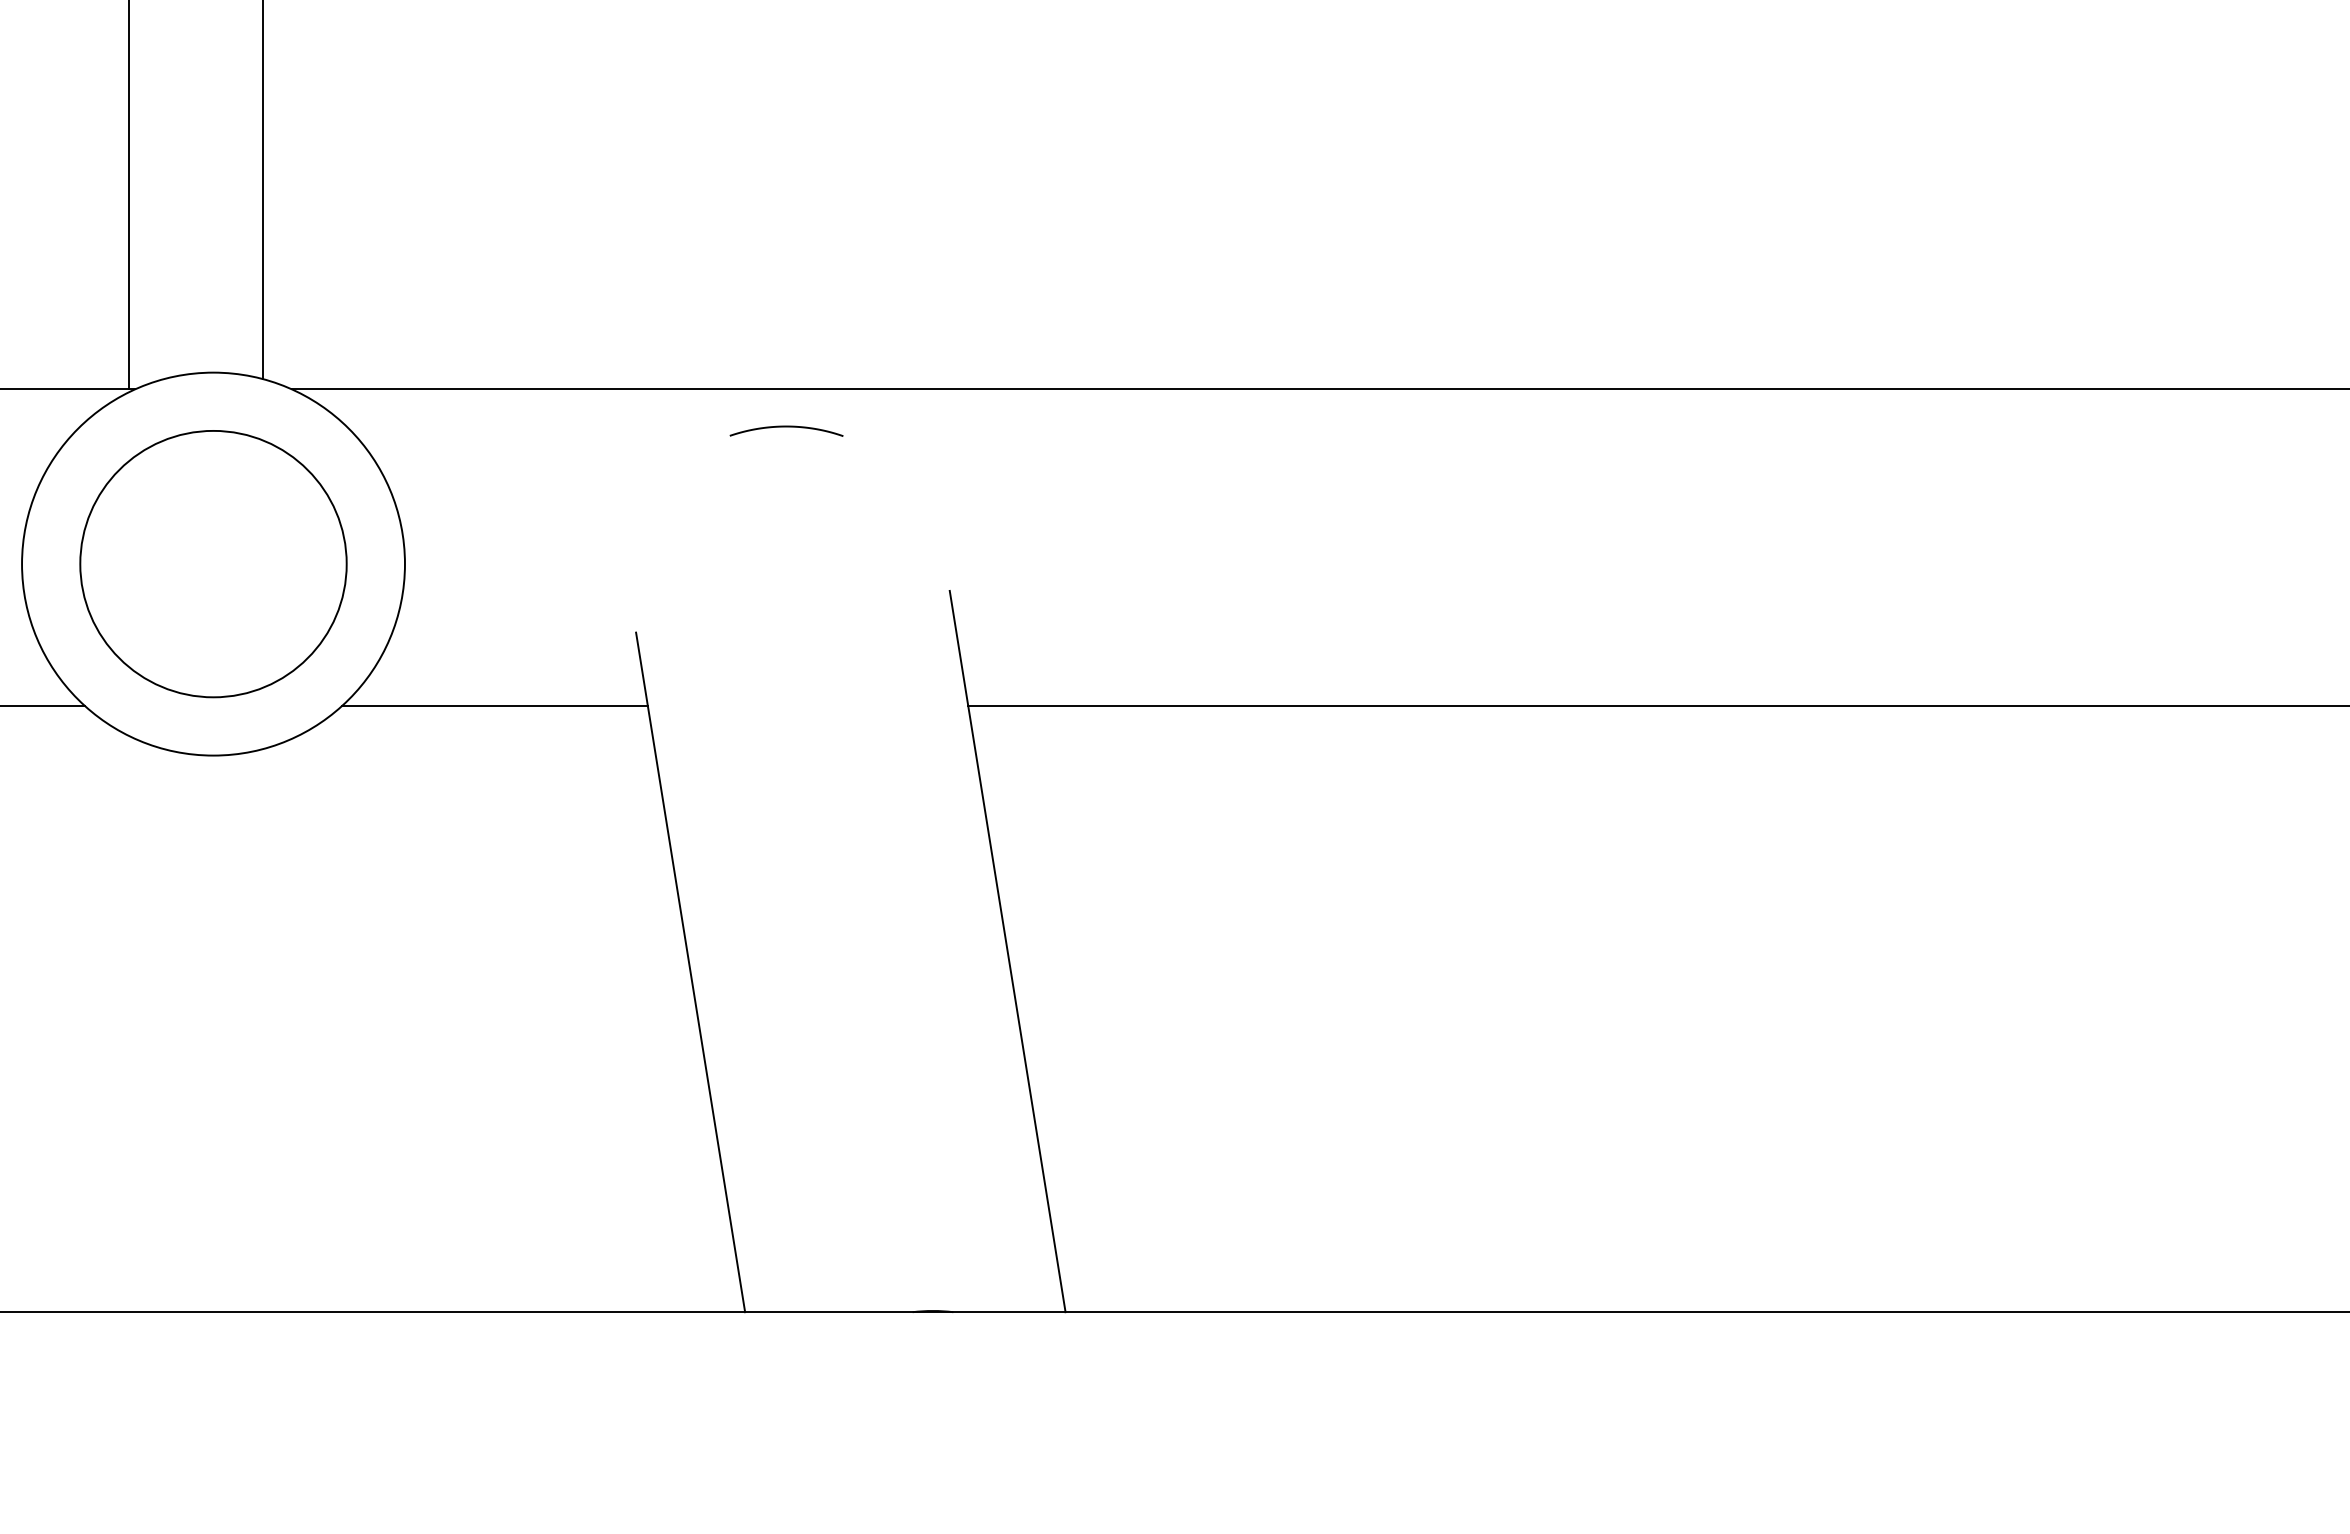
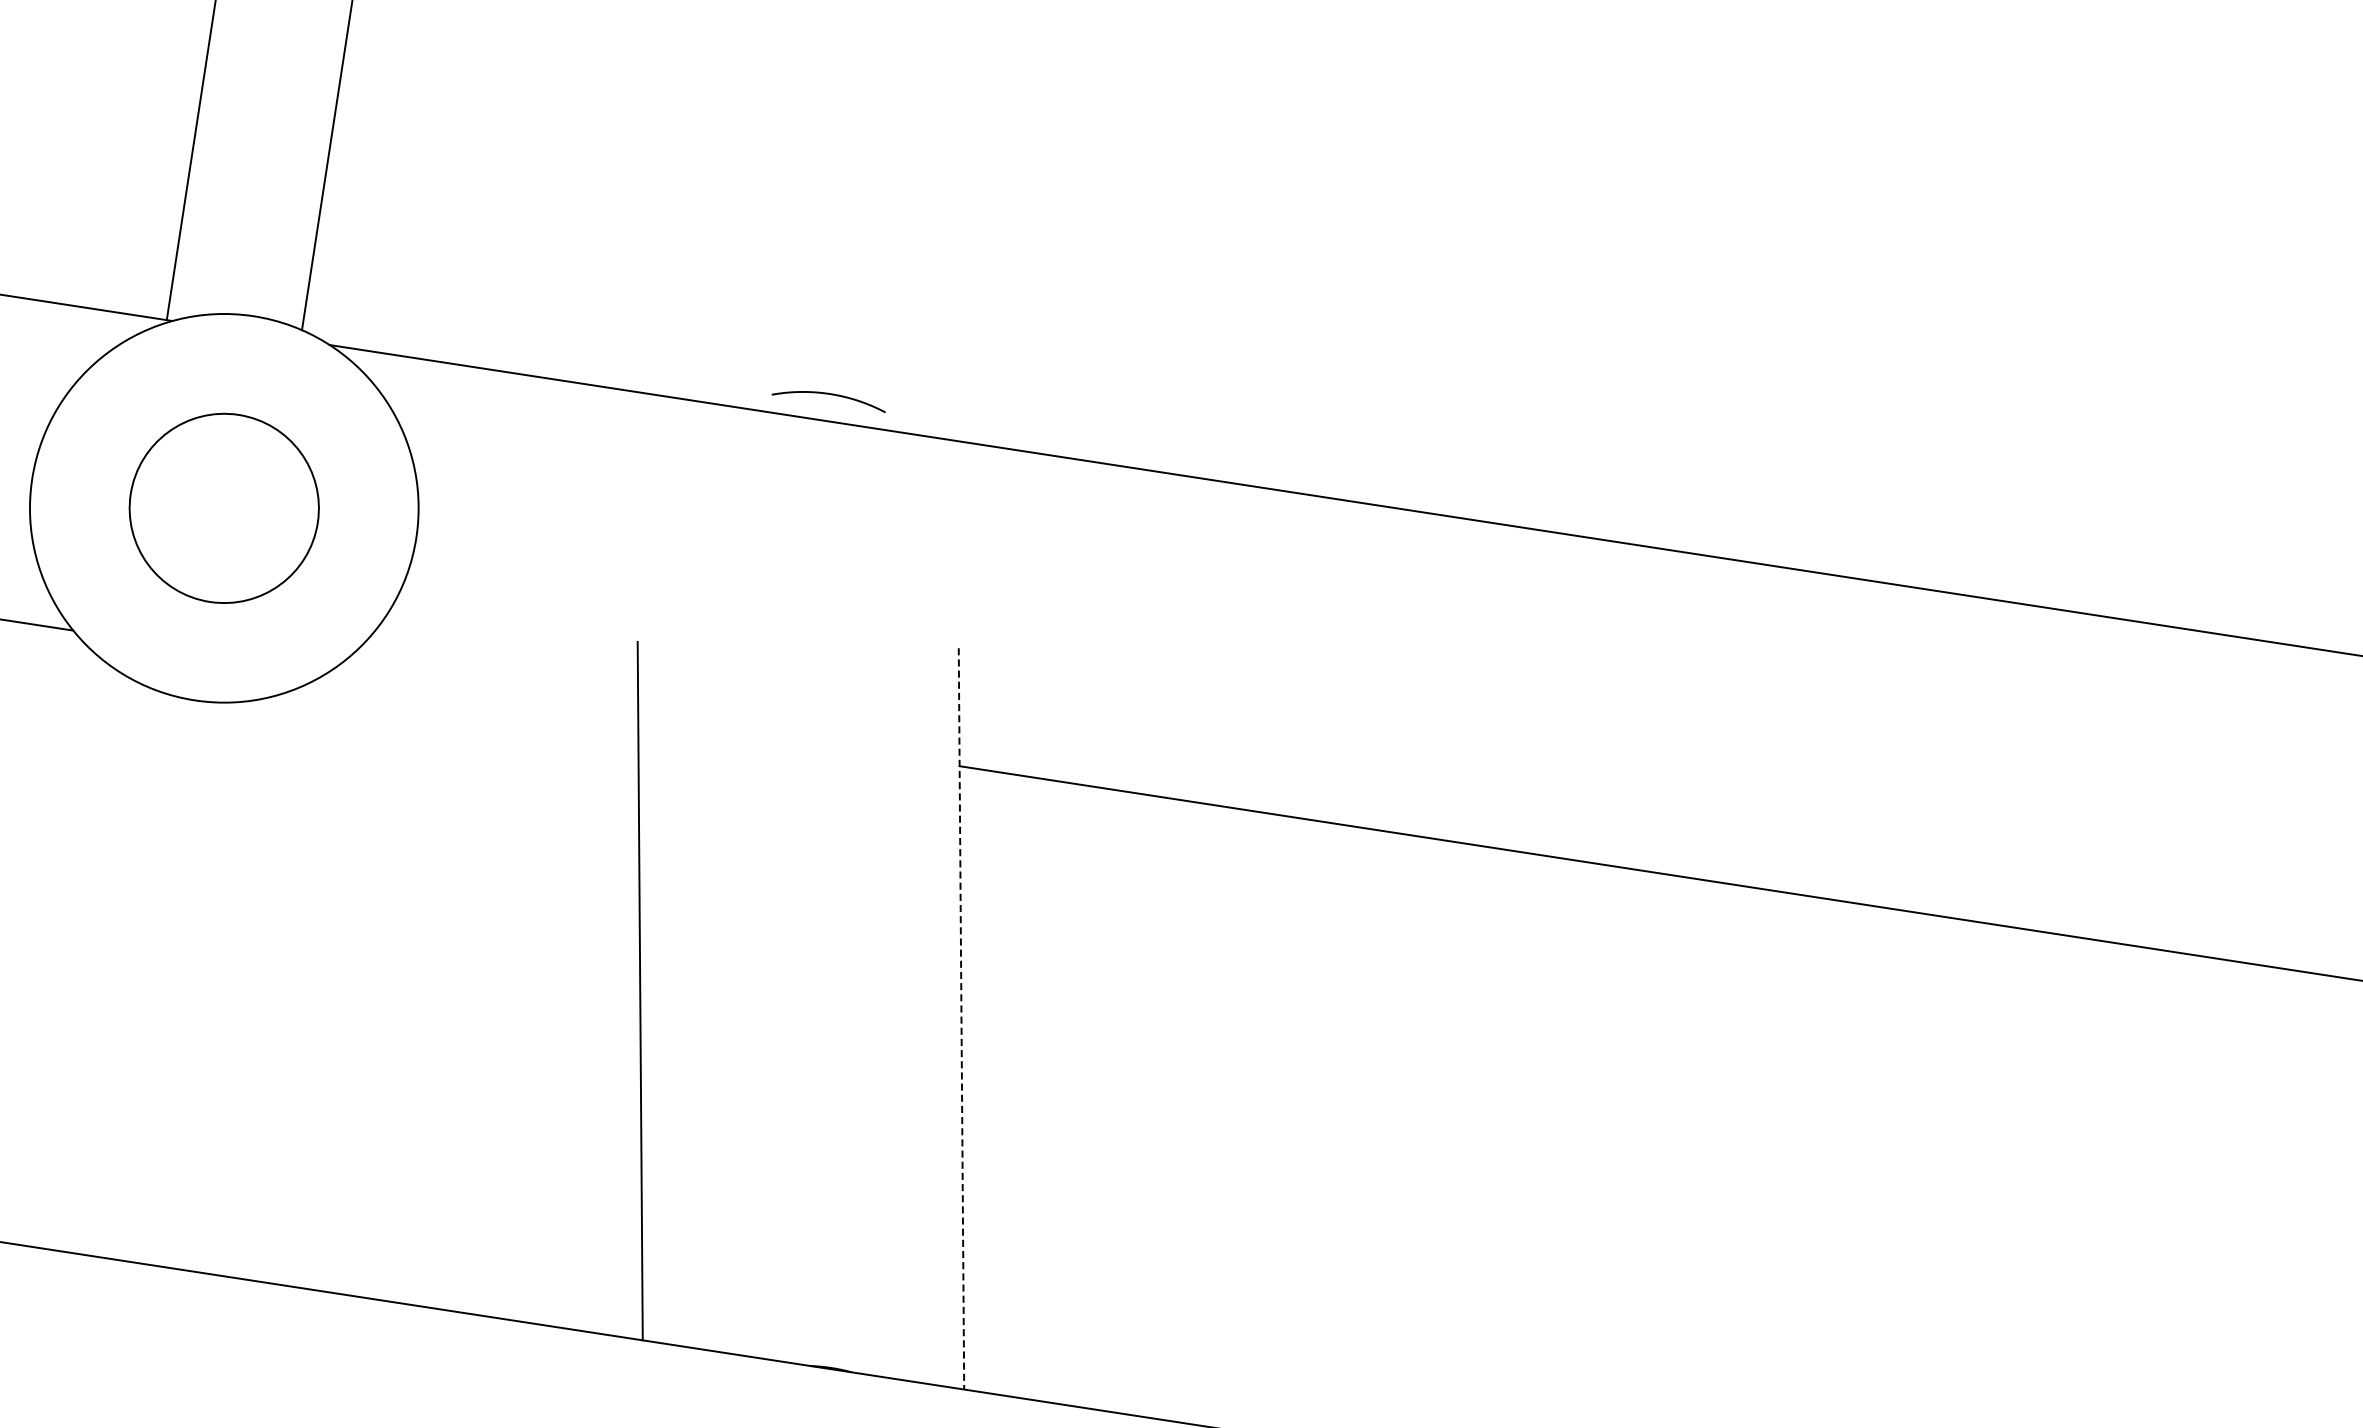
curve: (786, 427) -> (829, 395), moved
circle: (213, 564) -> (224, 508), size x0.7
line: (494, 705) -> (484, 693), removed
line: (1007, 952) -> (961, 1019), solid -> dashed

